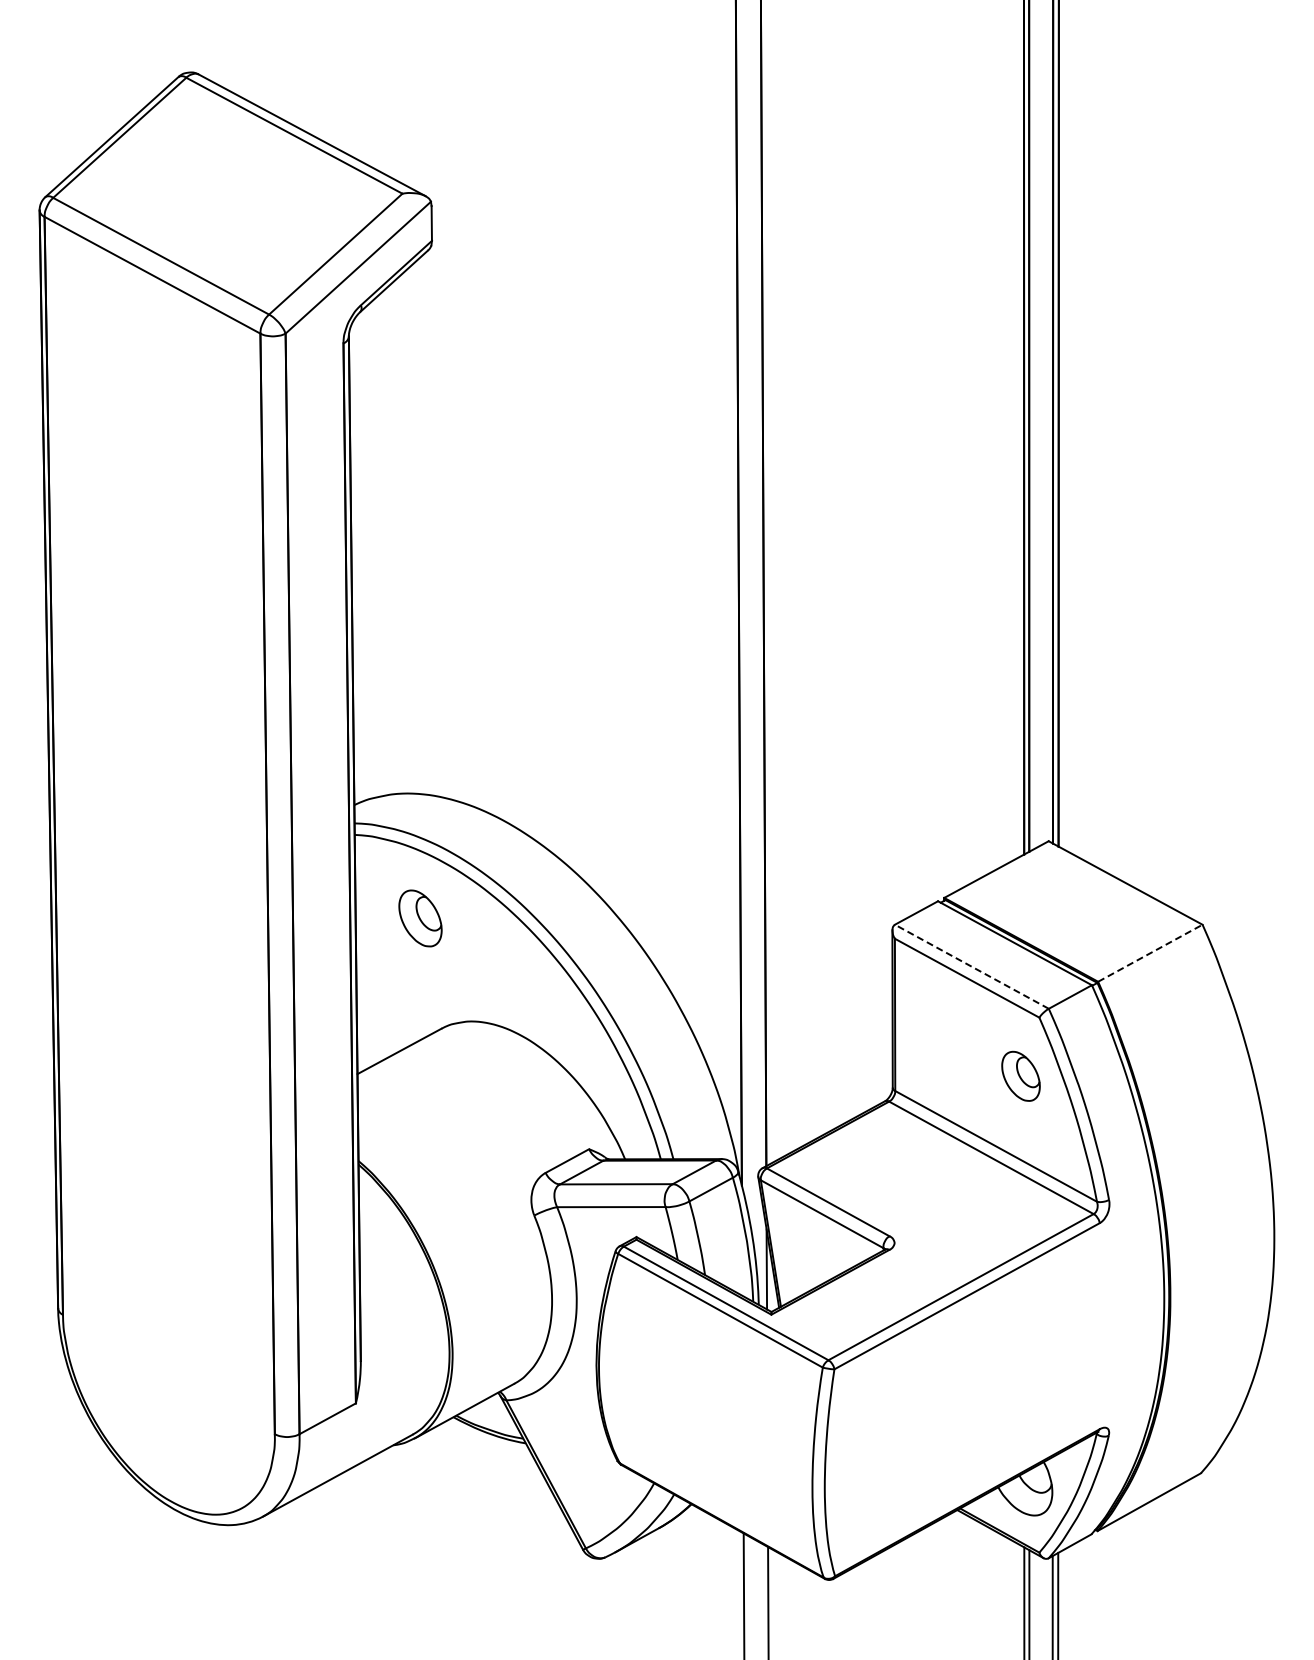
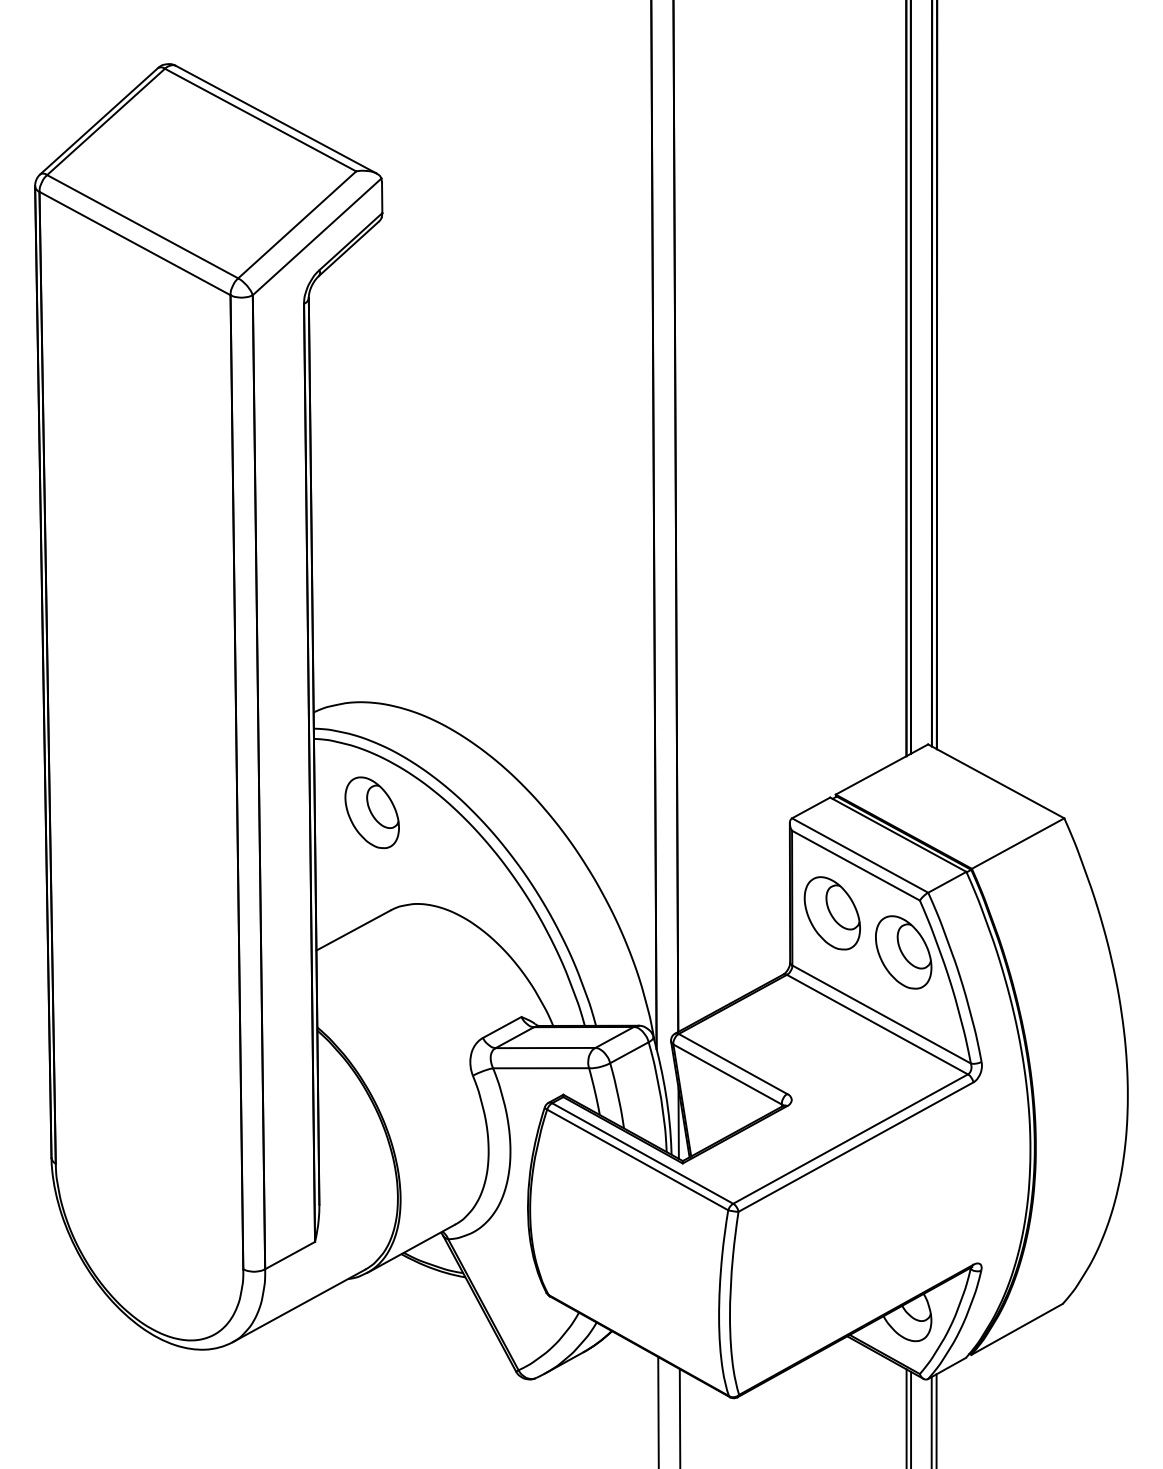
part: (420, 918) -> (372, 812), size x1.43
line: (1150, 953) -> (1018, 843), dashed -> solid
line: (971, 966) -> (859, 855), dashed -> solid
part: (940, 1031) -> (832, 912), added
part: (1020, 1076) -> (903, 952), size x1.67

